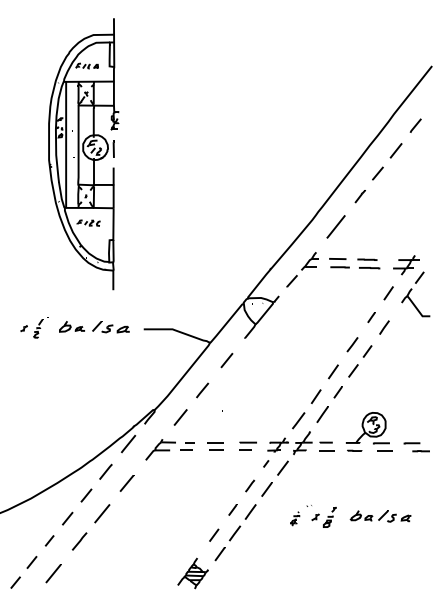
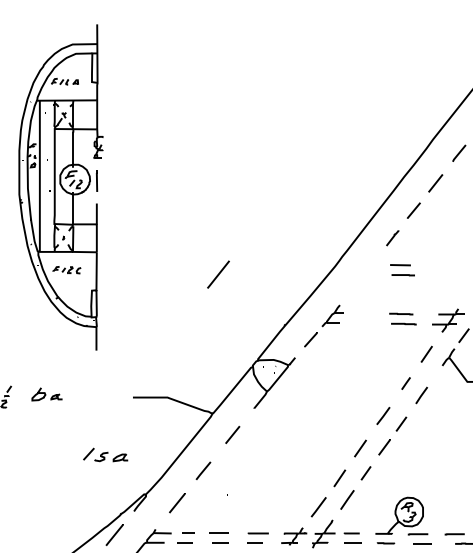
line: (335, 226) -> (217, 274), moved
part: (339, 263) -> (402, 270), moved
part: (110, 327) -> (105, 455), moved

